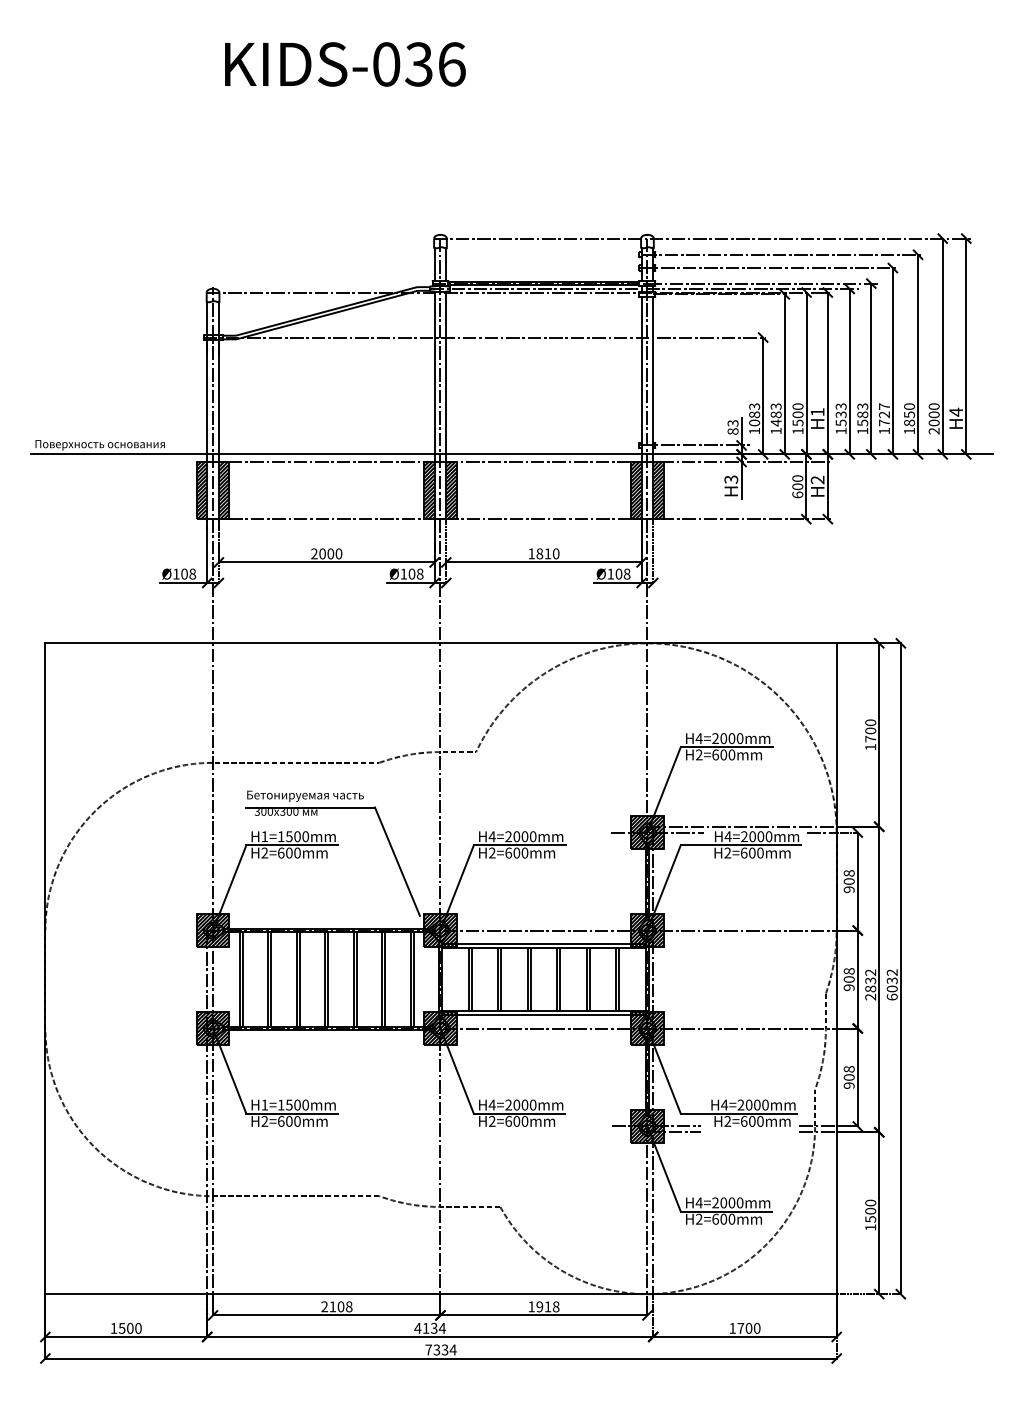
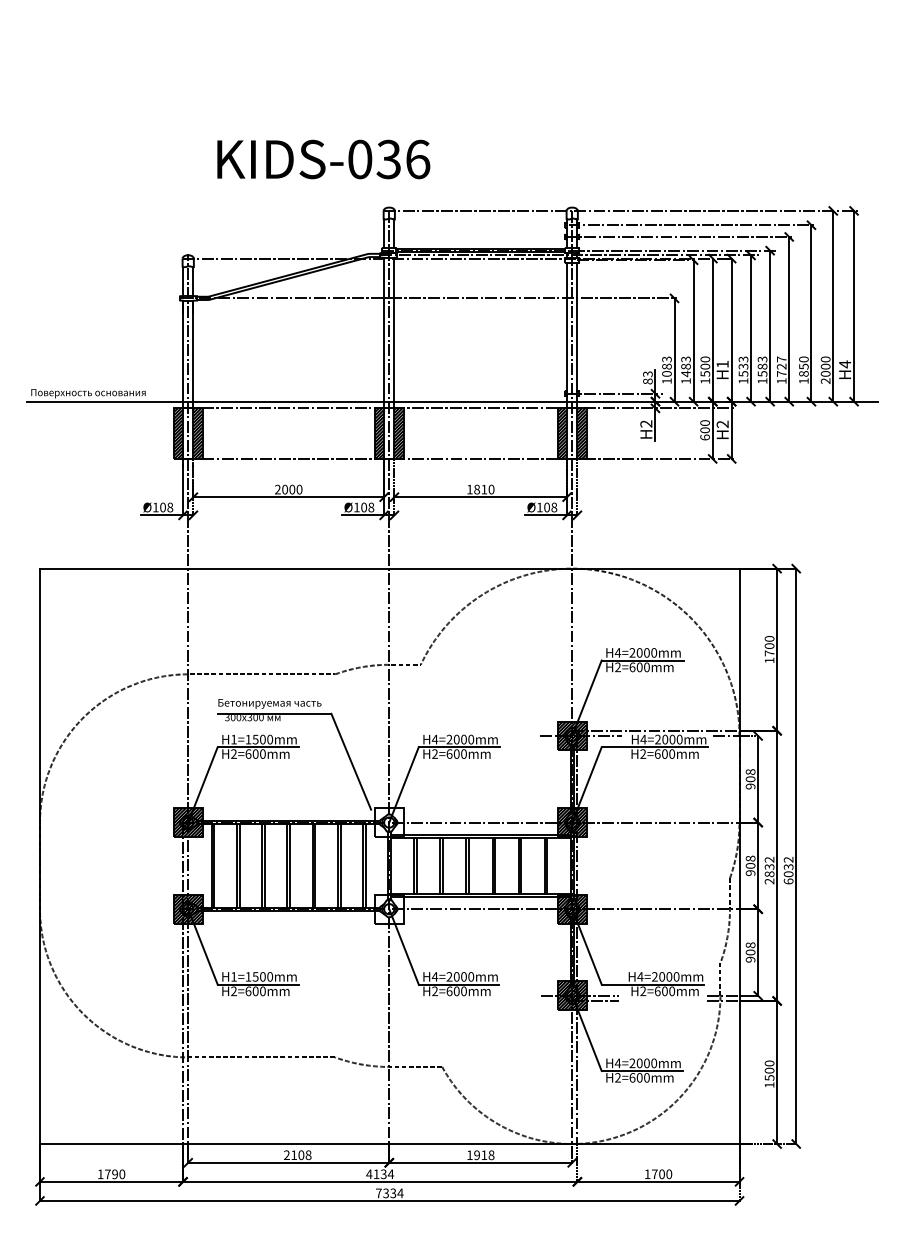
text: (345, 64) -> (323, 159), moved
text: (731, 479) -> (646, 423), H3 -> H2
hatch: (440, 930) -> (389, 822), removed
hatch: (440, 1028) -> (389, 909), removed
text: (125, 1328) -> (110, 1174), 1500 -> 1790

